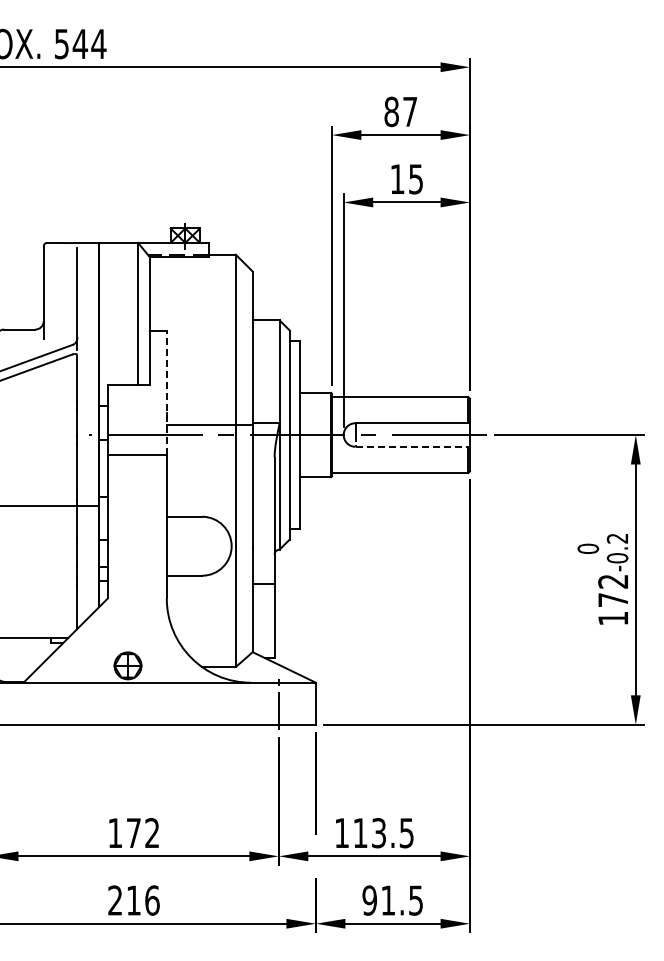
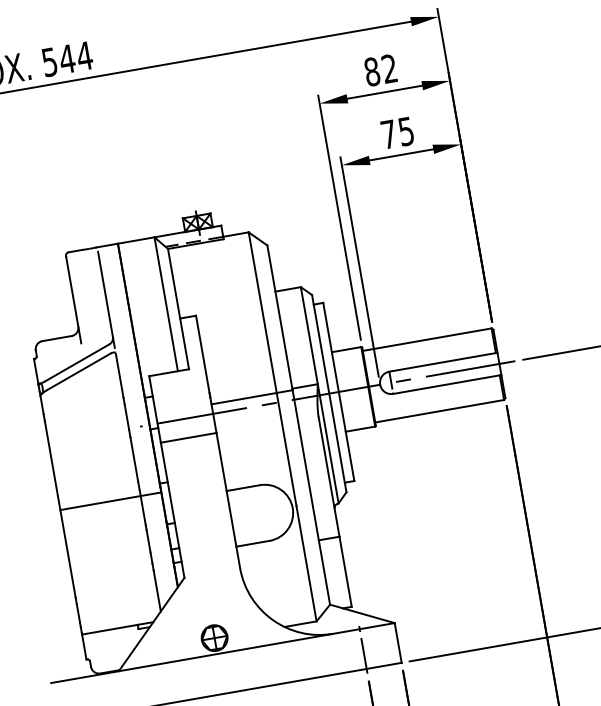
text: (409, 111) -> (388, 68), 87 -> 82
text: (397, 178) -> (388, 133), 15 -> 75
line: (166, 392) -> (205, 373), dashed -> solid
line: (413, 446) -> (447, 384), dashed -> solid

